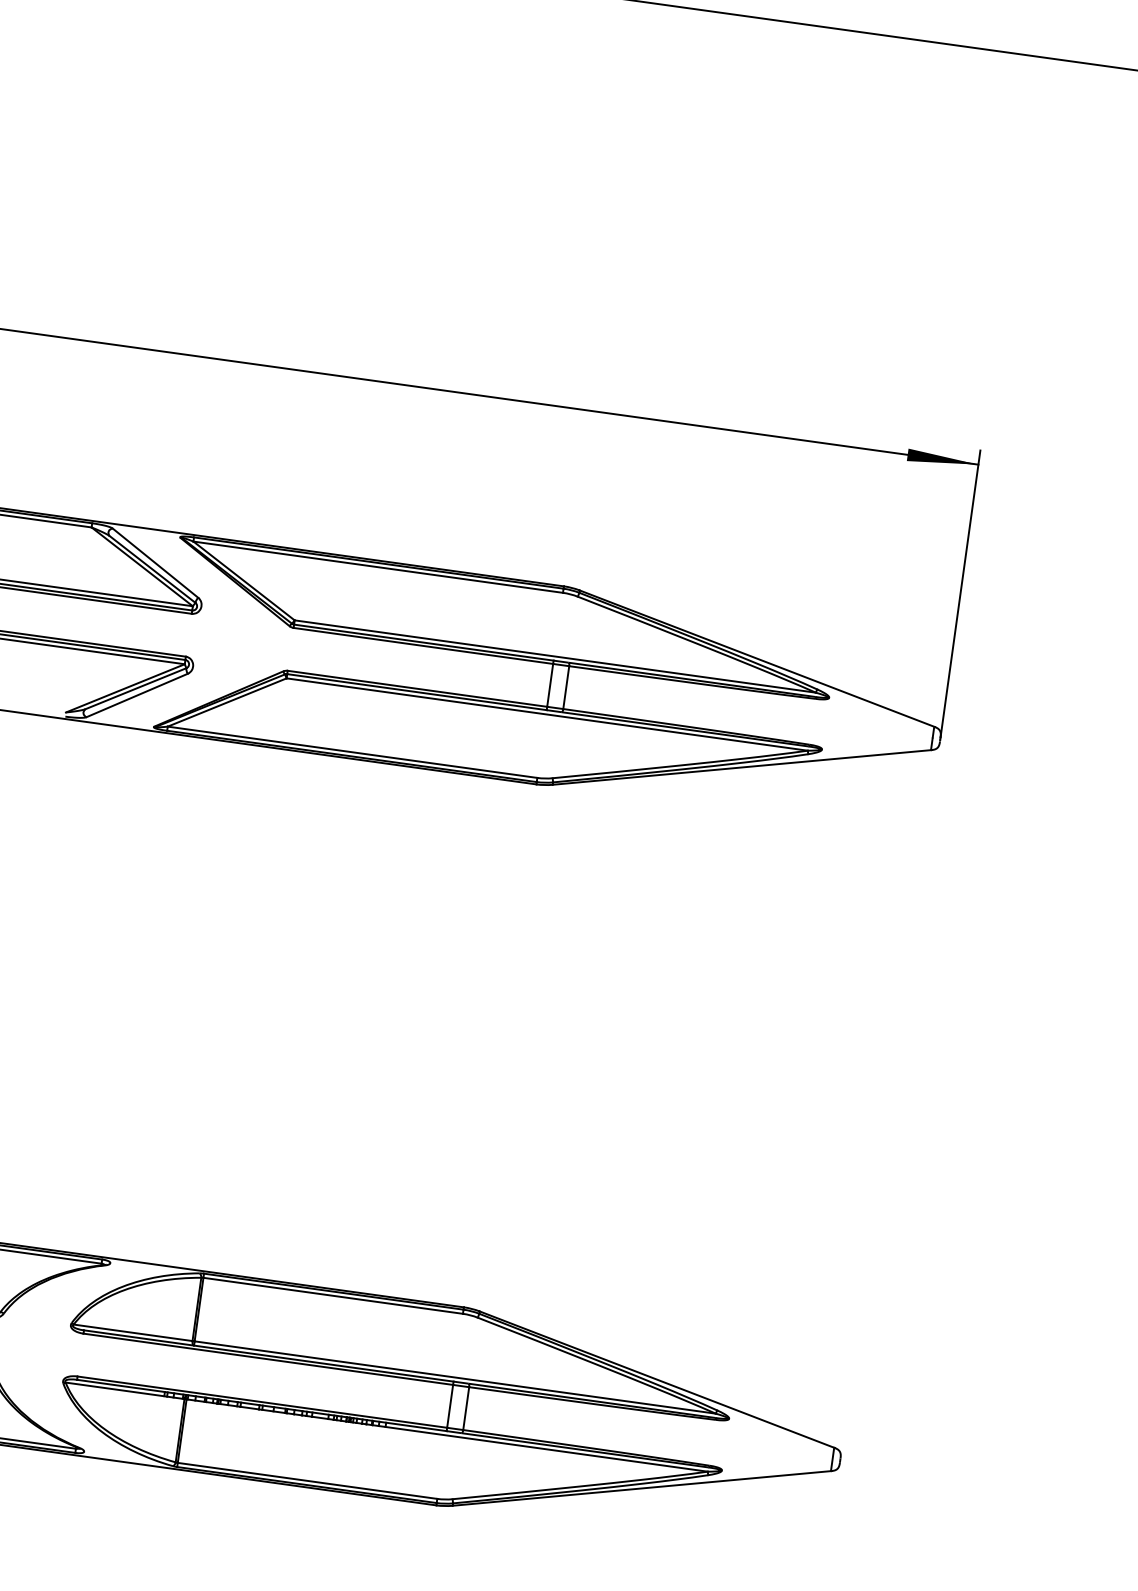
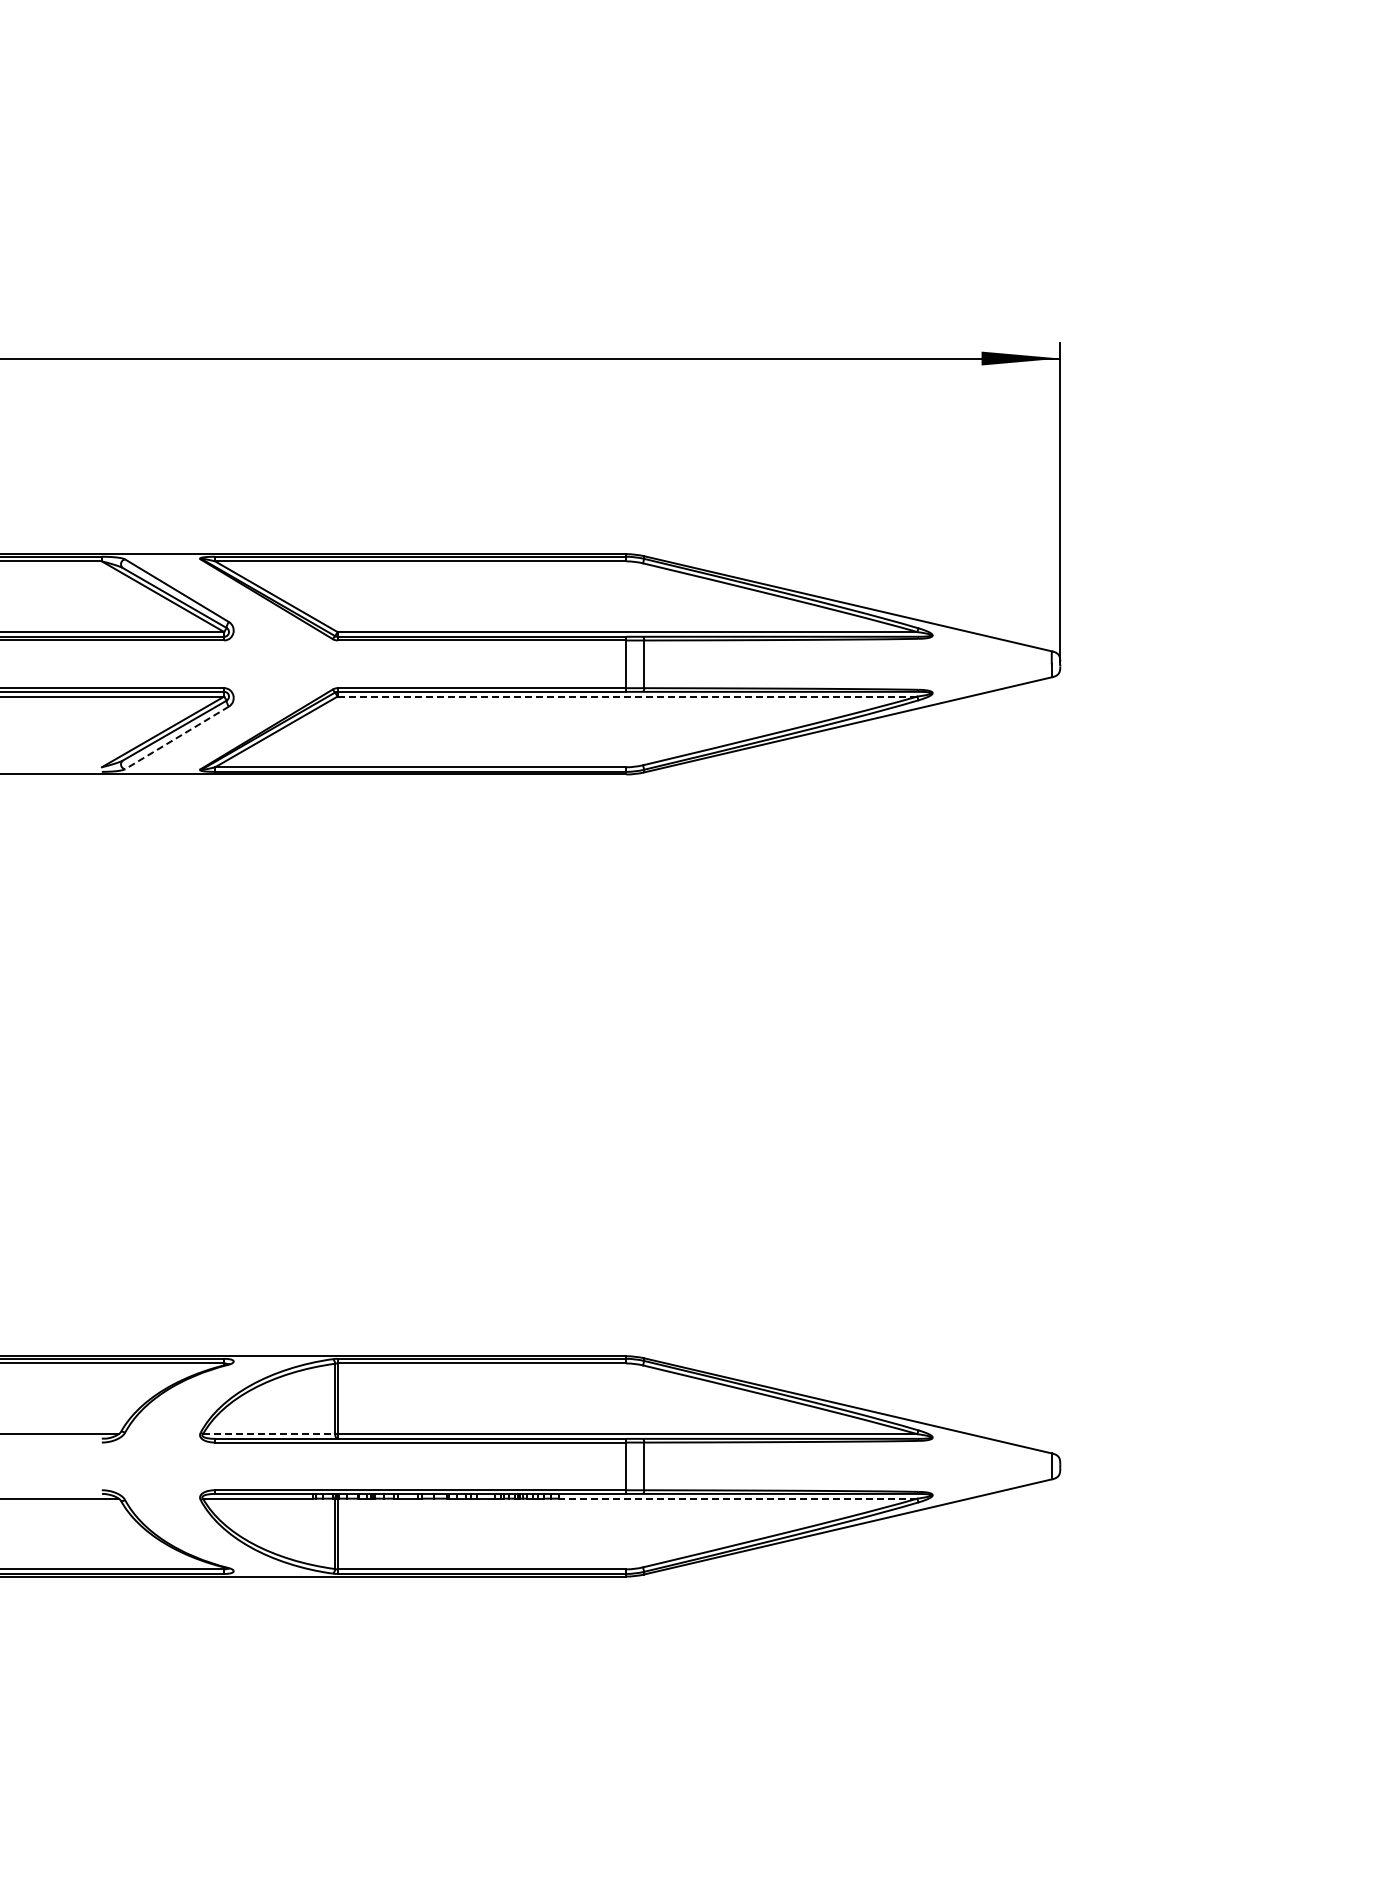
line: (137, 695) -> (177, 737), solid -> dashed
line: (547, 714) -> (627, 696), solid -> dashed
line: (133, 1333) -> (269, 1434), solid -> dashed
line: (547, 1449) -> (738, 1498), solid -> dashed

